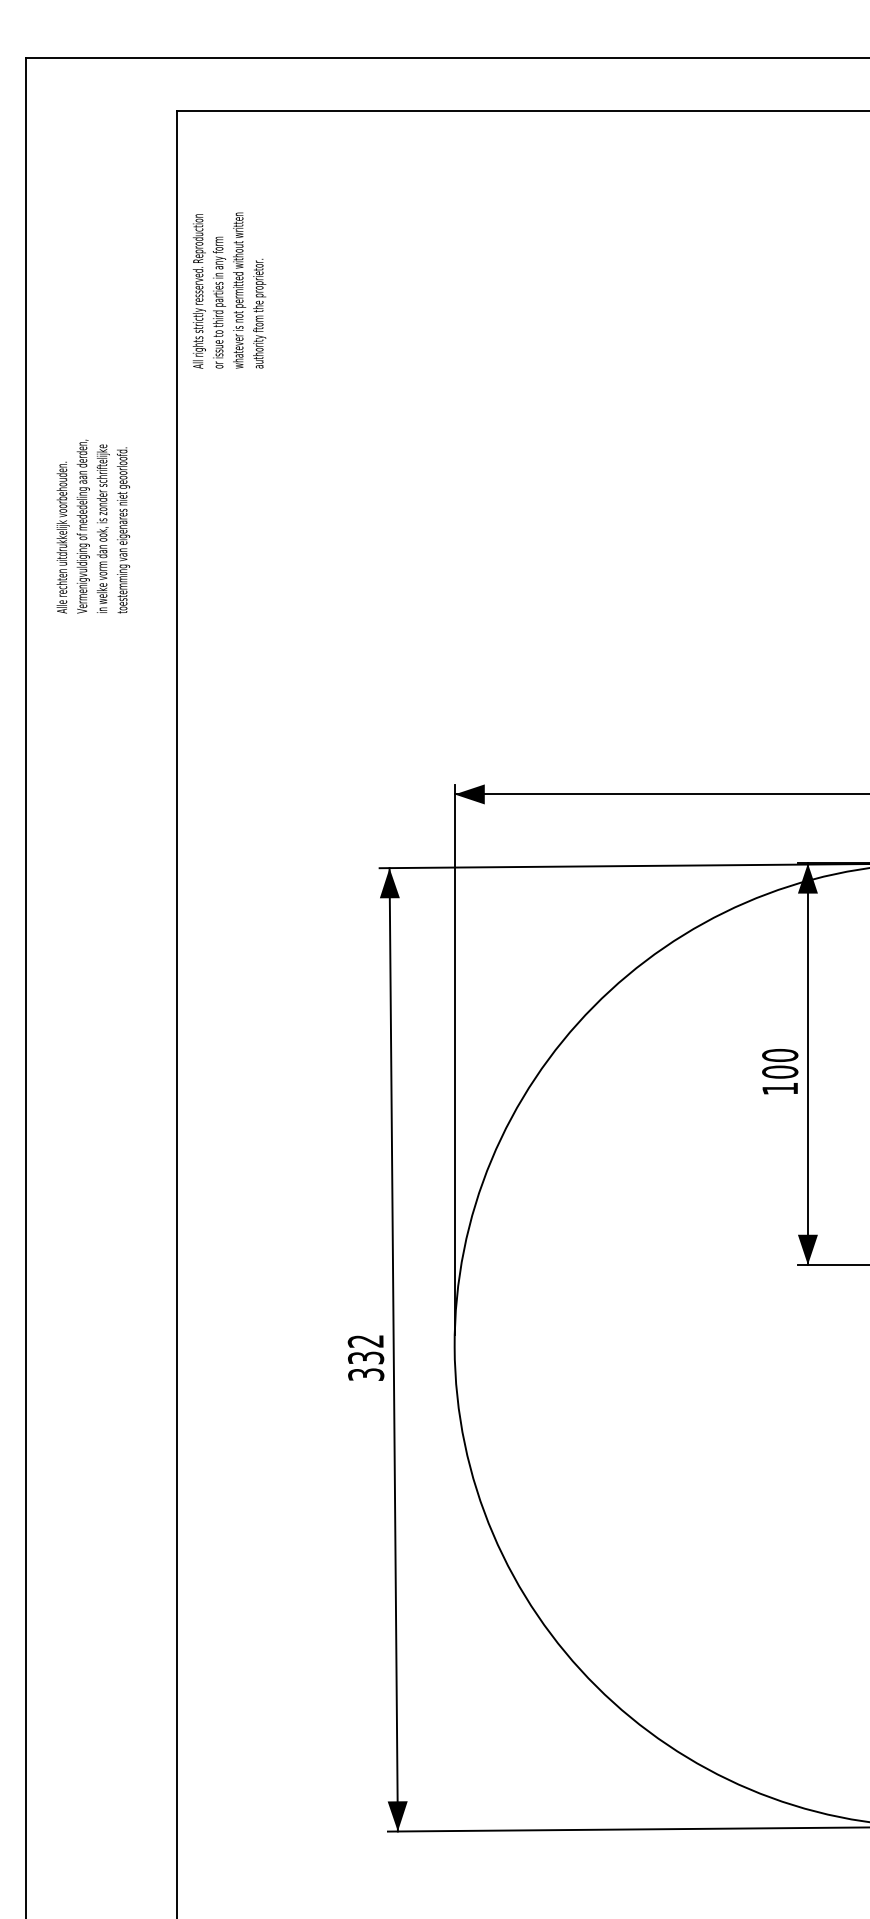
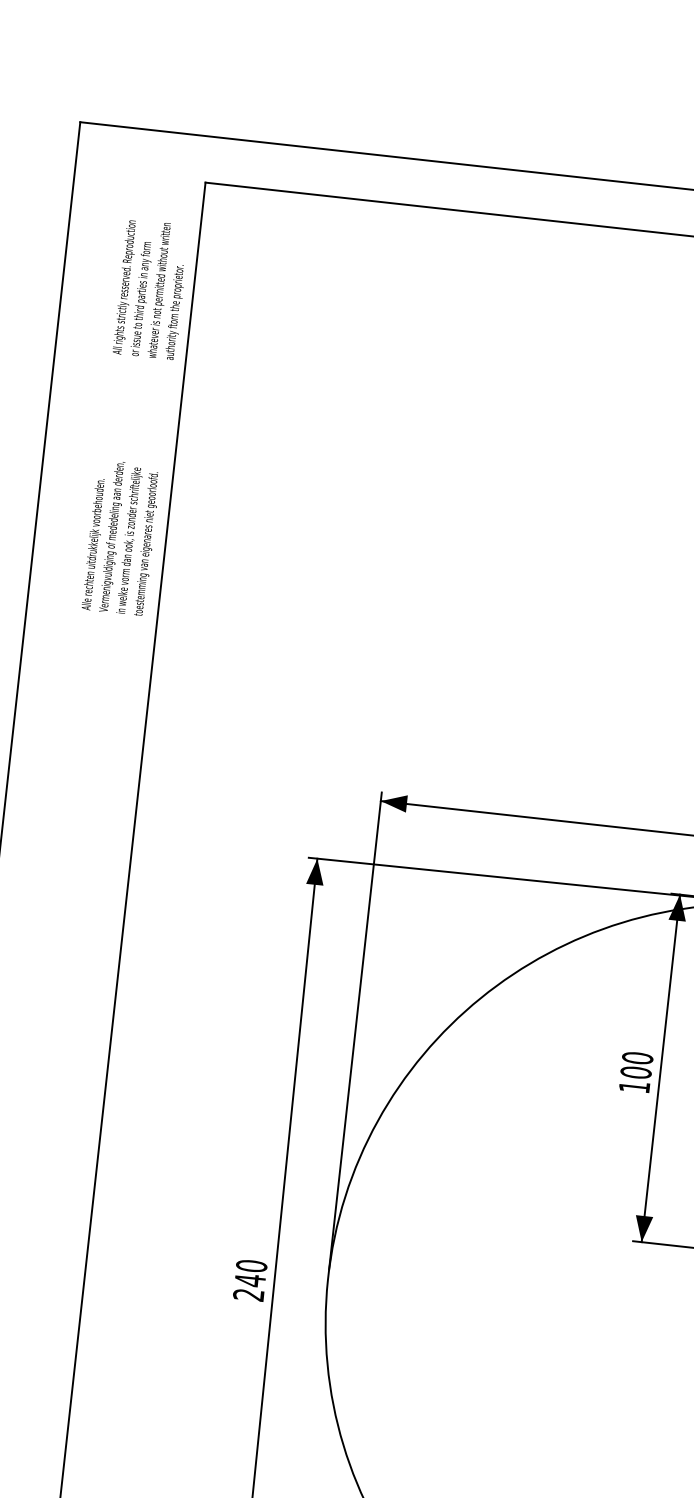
text: (229, 290) -> (151, 289), moved
text: (93, 526) -> (121, 537), moved
text: (365, 1357) -> (249, 1280), 332 -> 240

